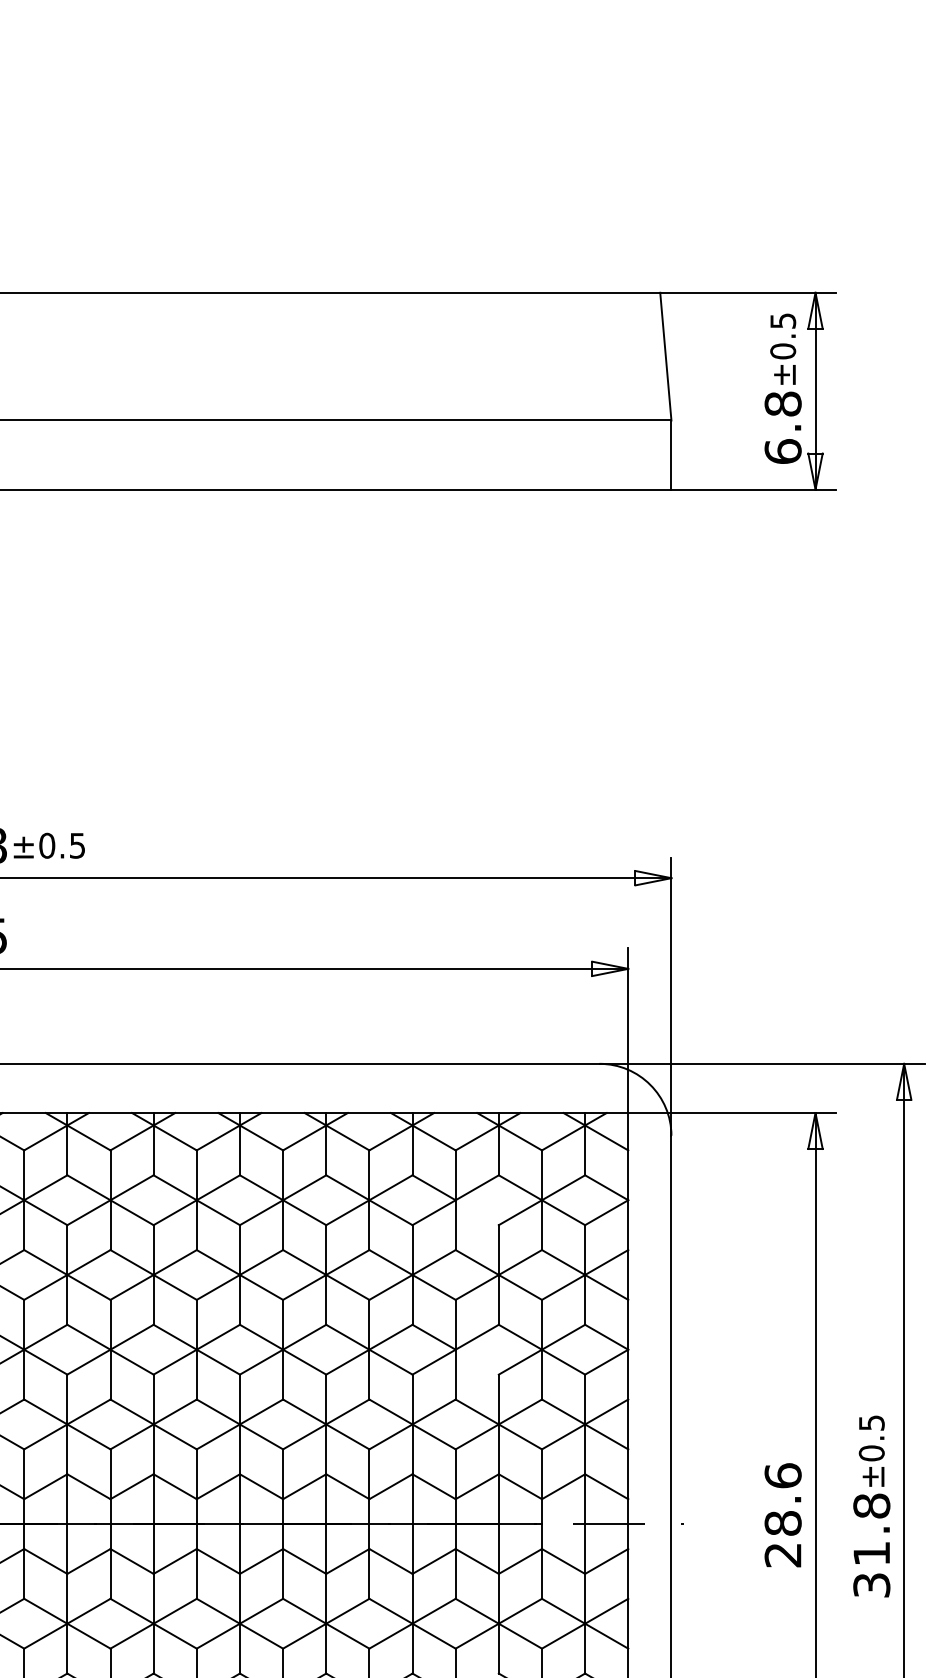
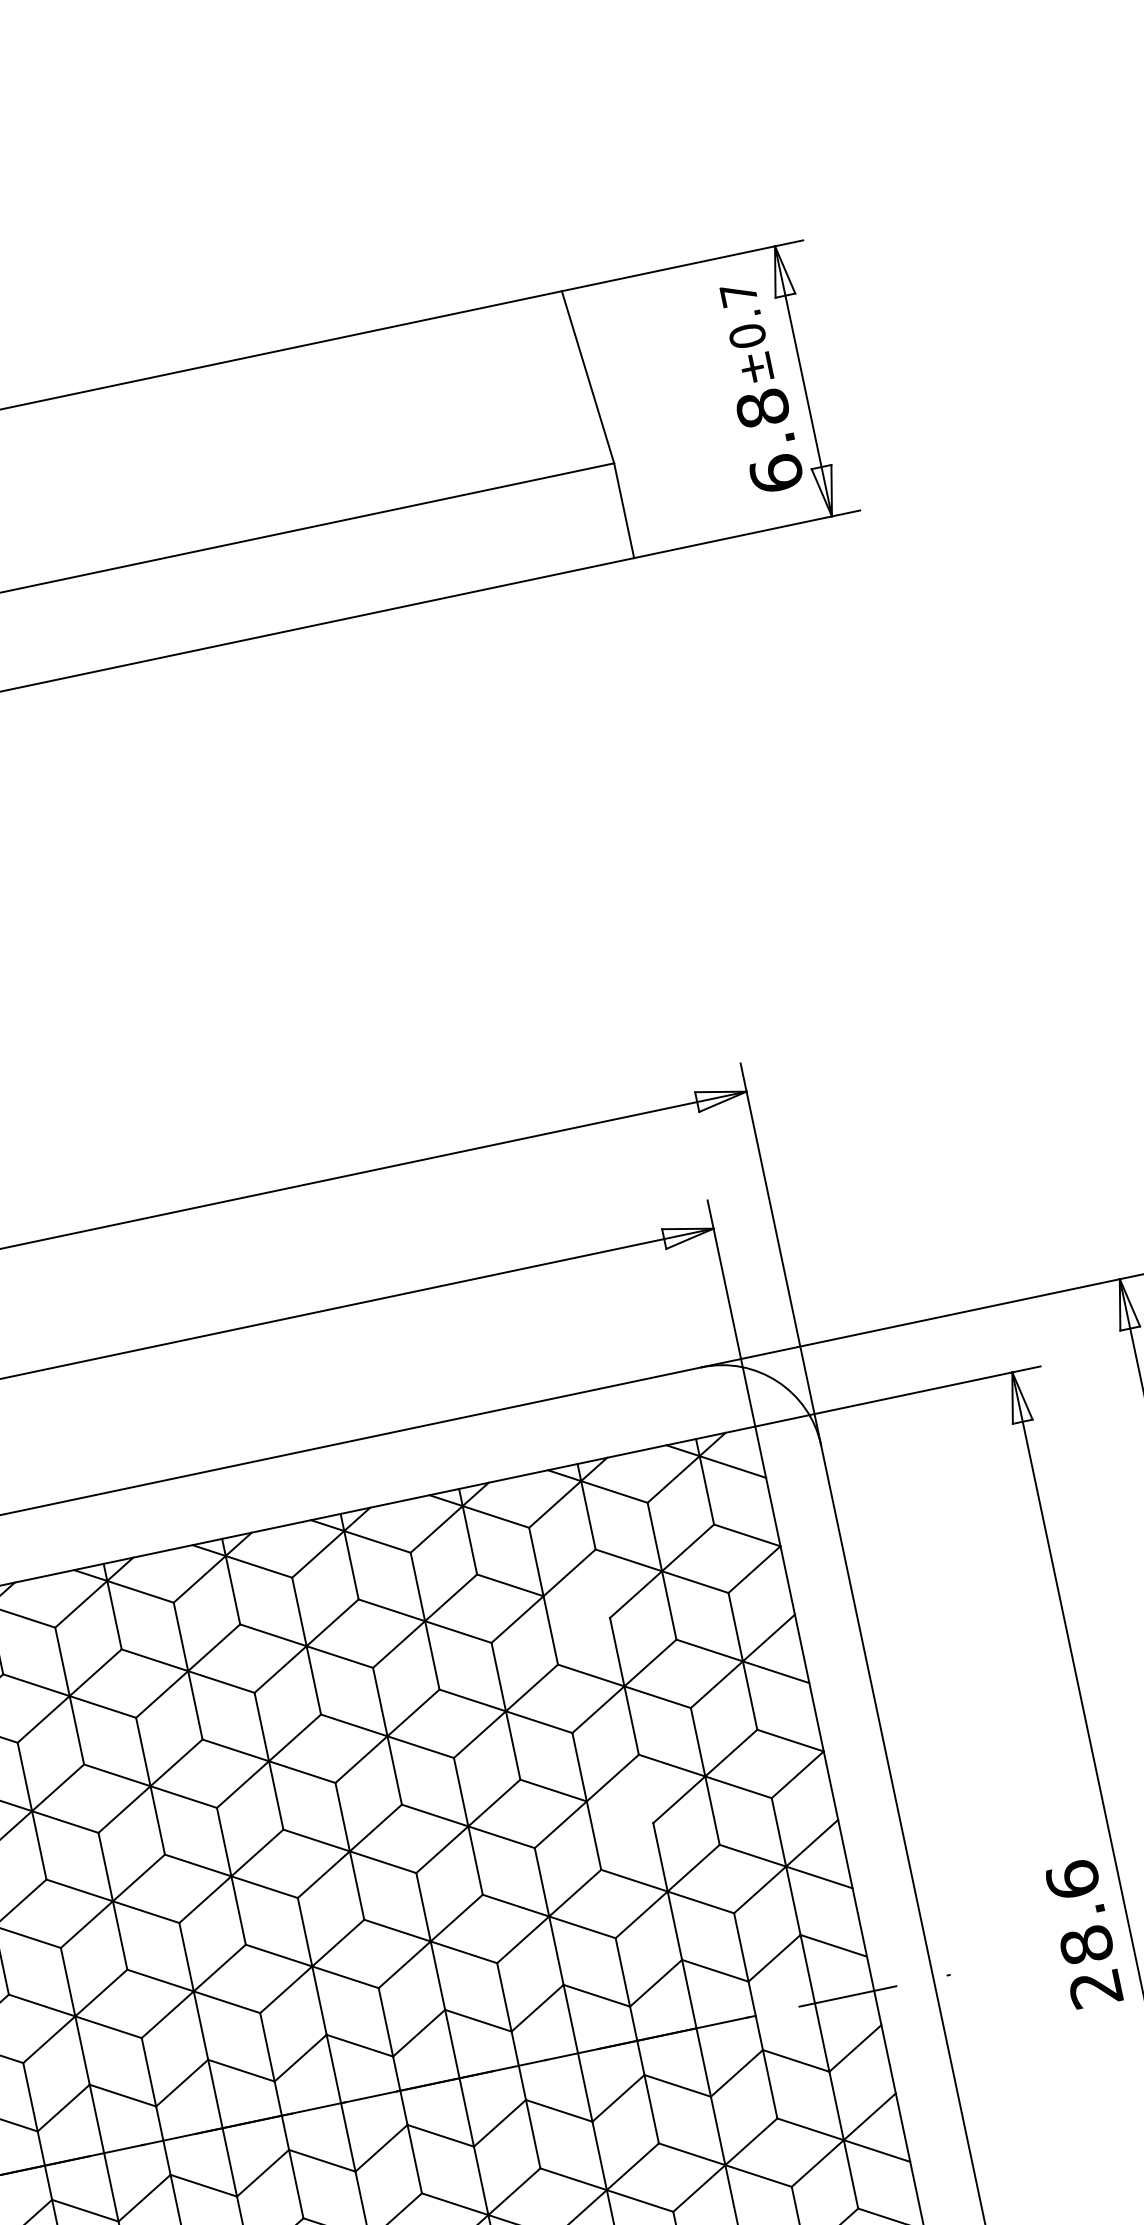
text: (783, 320) -> (739, 293), ±0.5 -> ±0.7

